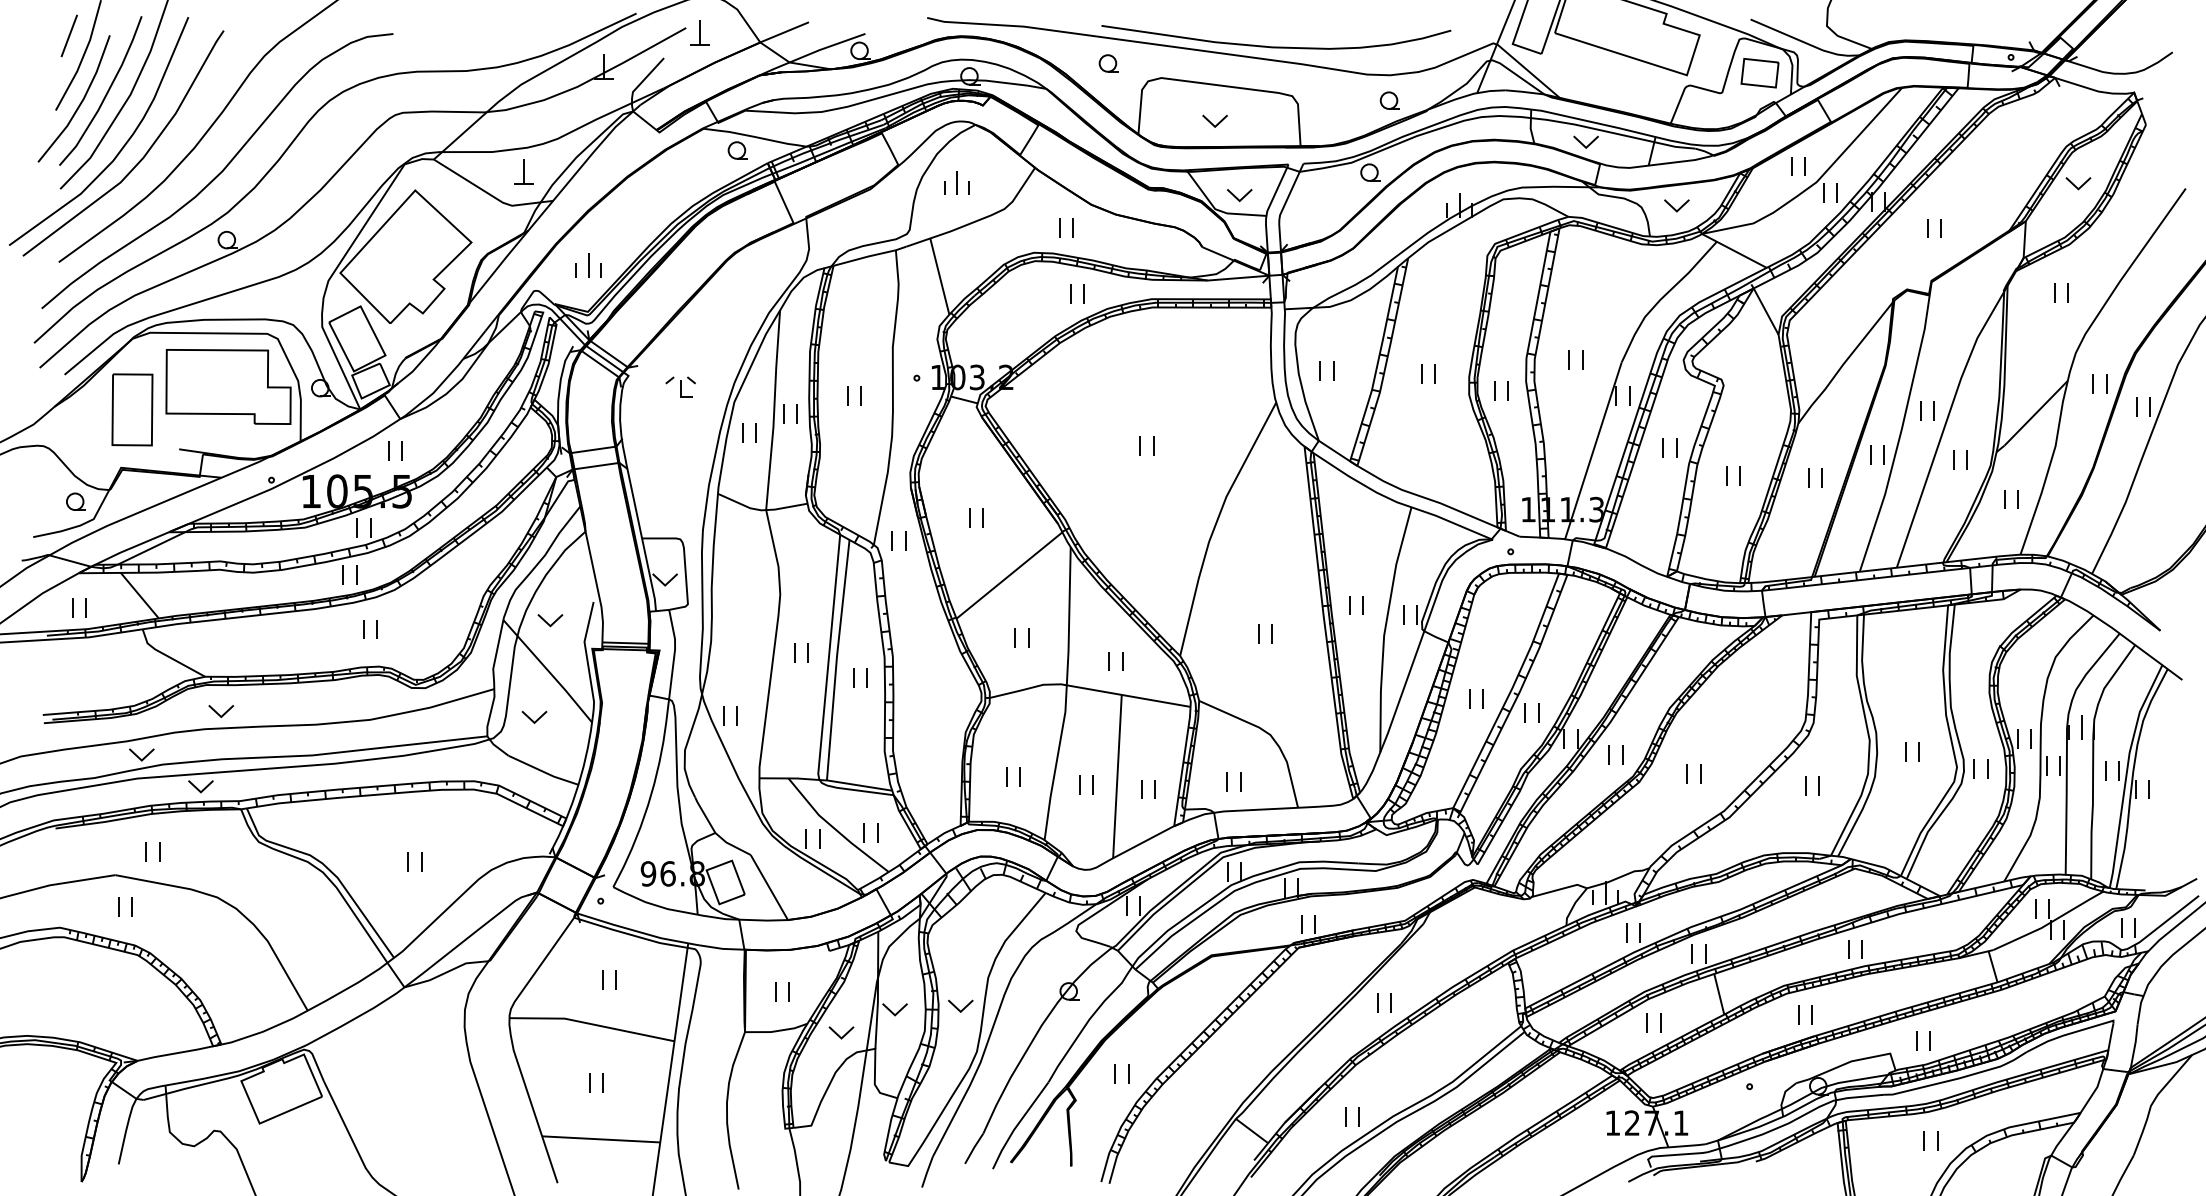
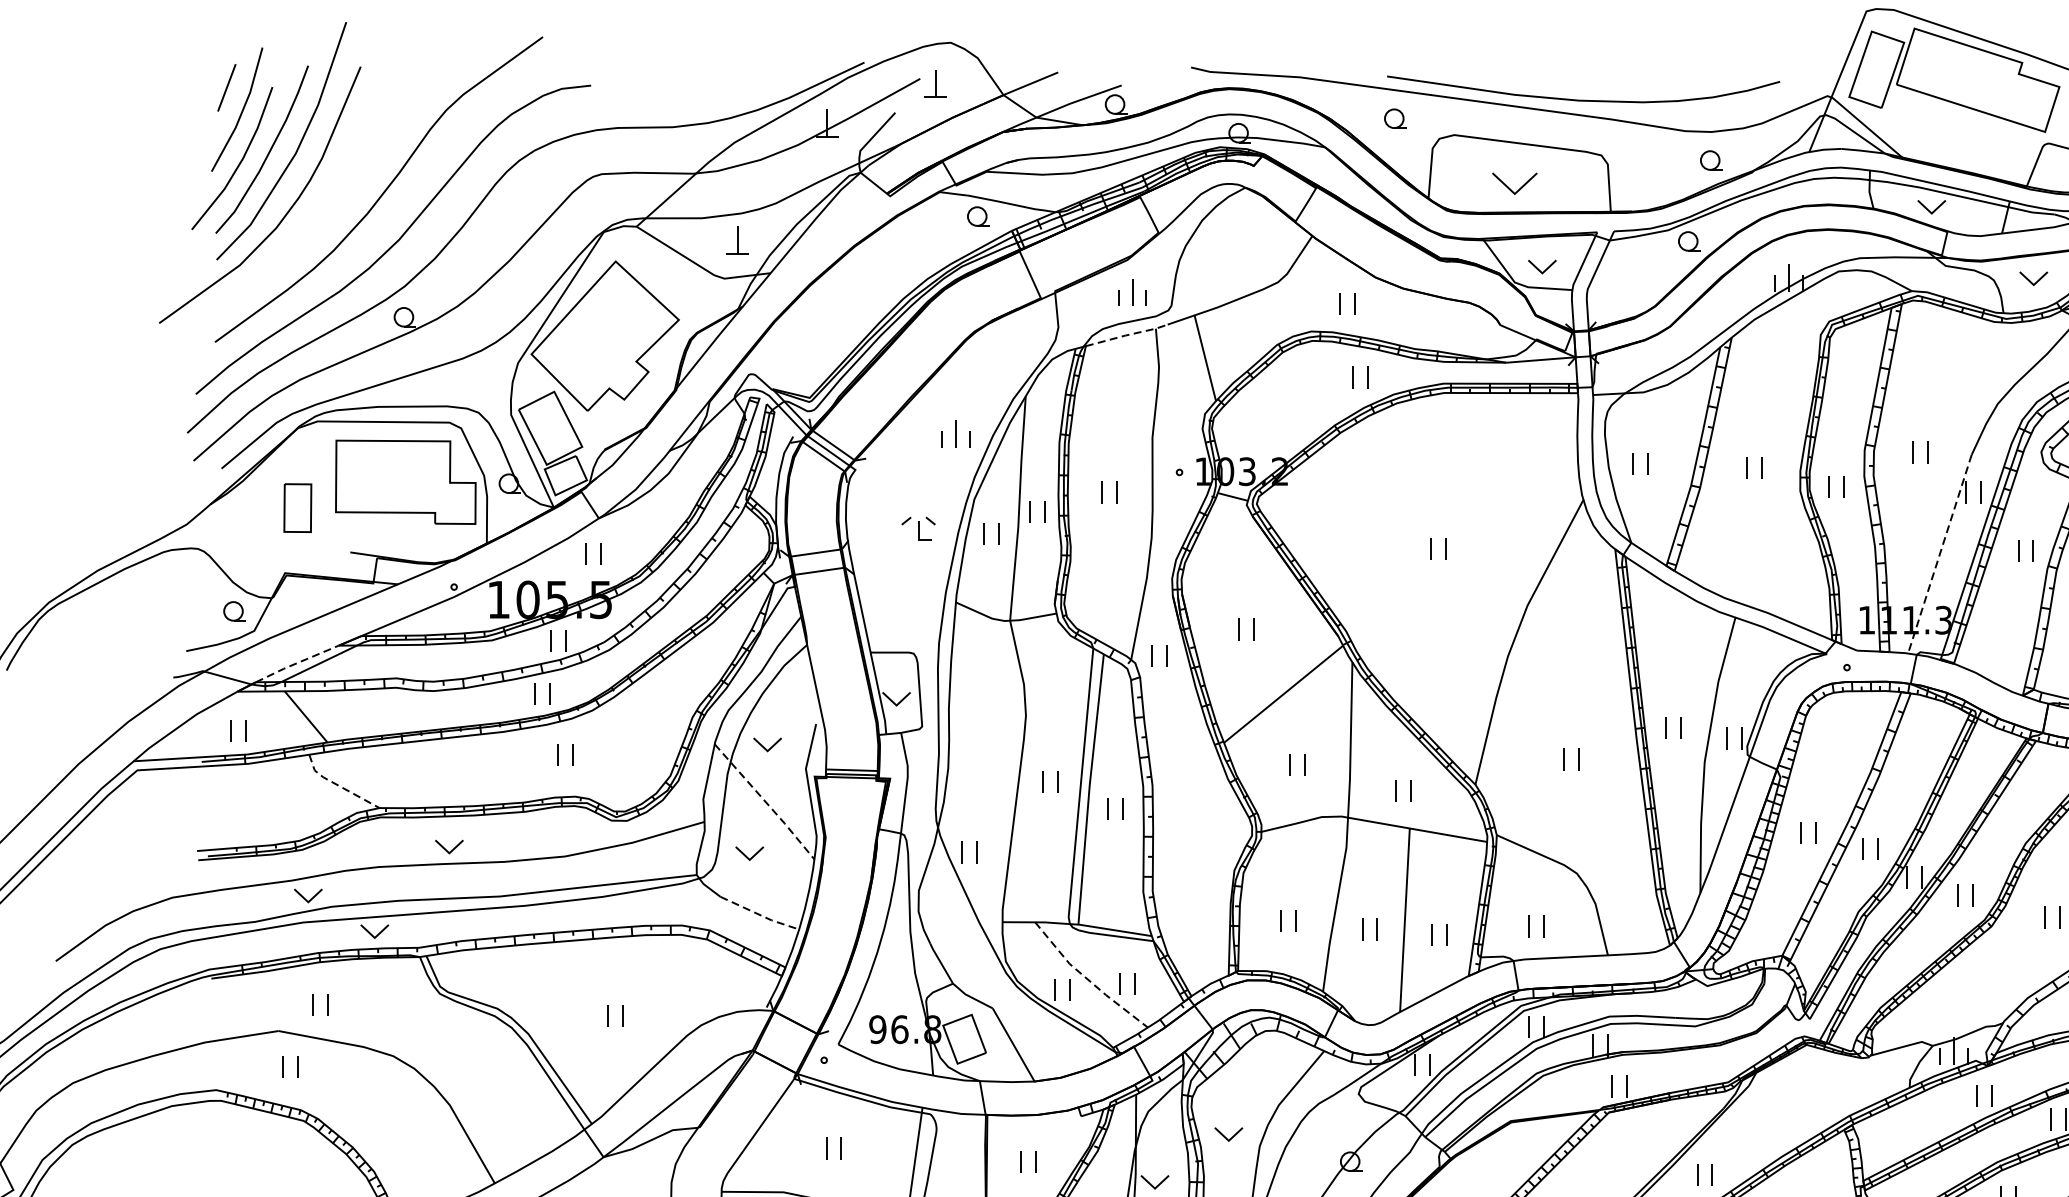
part: (1214, 120) -> (1514, 182), size x1.6
curve: (140, 159) -> (306, 226), removed
part: (956, 182) -> (1131, 291), moved
line: (870, 255) -> (1127, 334), solid -> dashed
part: (588, 265) -> (955, 433), moved
part: (680, 386) -> (918, 527), moved
part: (132, 409) -> (297, 507), size x0.6
line: (1593, 450) -> (1940, 553), solid -> dashed
line: (131, 547) -> (296, 662), solid -> dashed
line: (168, 656) -> (338, 785), solid -> dashed
line: (548, 671) -> (765, 802), solid -> dashed
part: (220, 711) -> (448, 847), moved
line: (543, 772) -> (759, 915), solid -> dashed
line: (835, 829) -> (1088, 979), solid -> dashed
part: (960, 1005) -> (1228, 1133), moved

